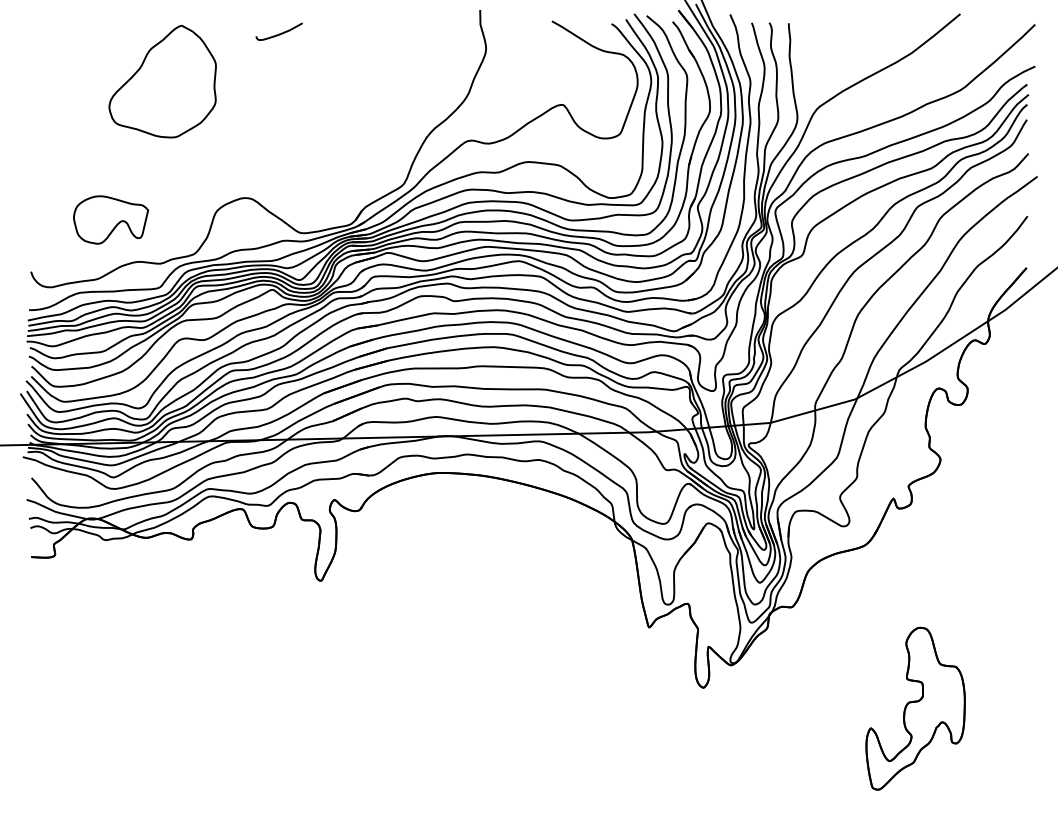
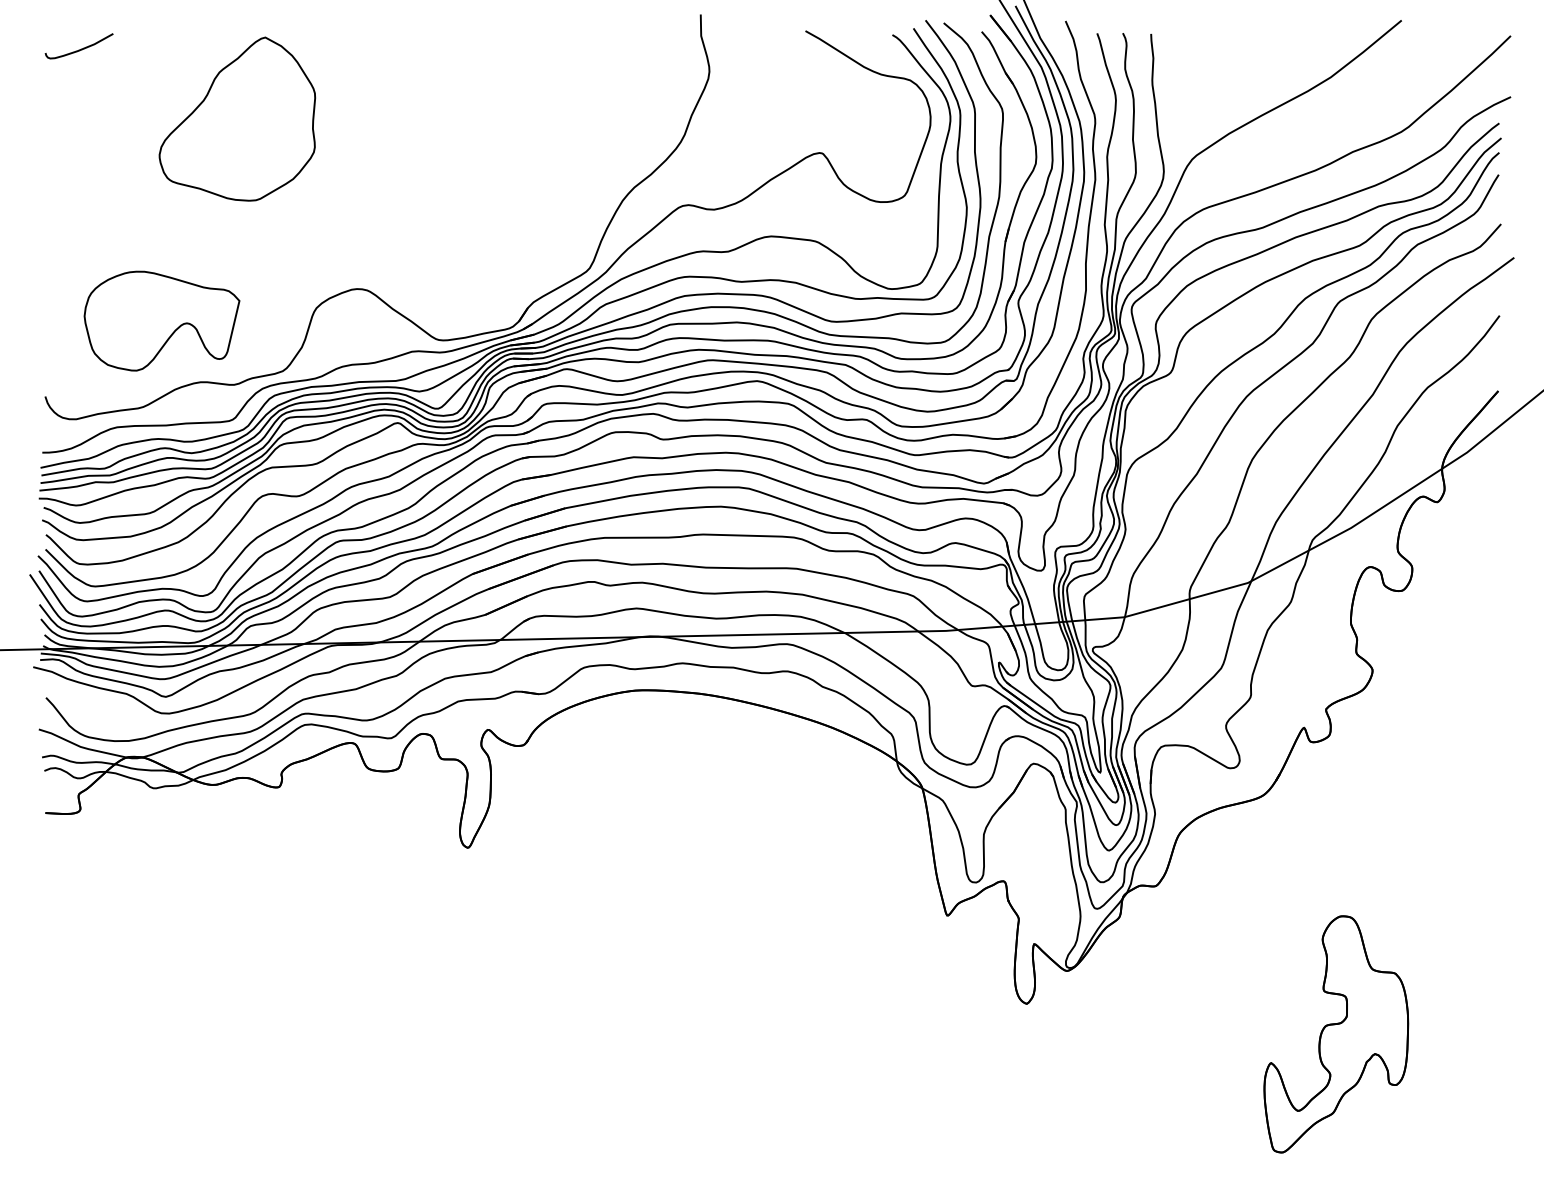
curve: (279, 33) -> (79, 48), moved
part: (110, 219) -> (161, 320), size x1.43

